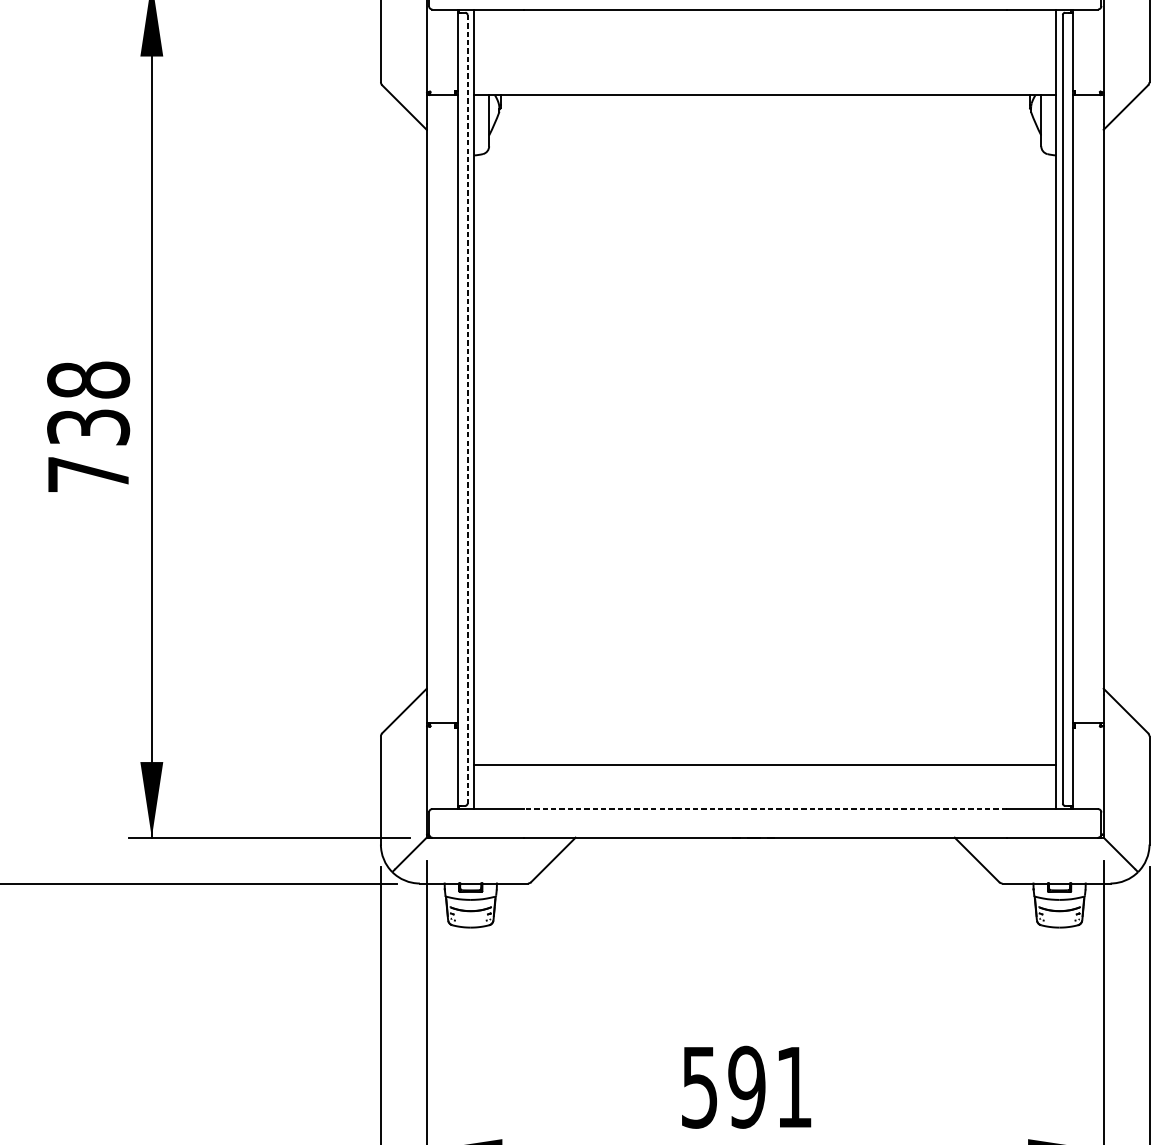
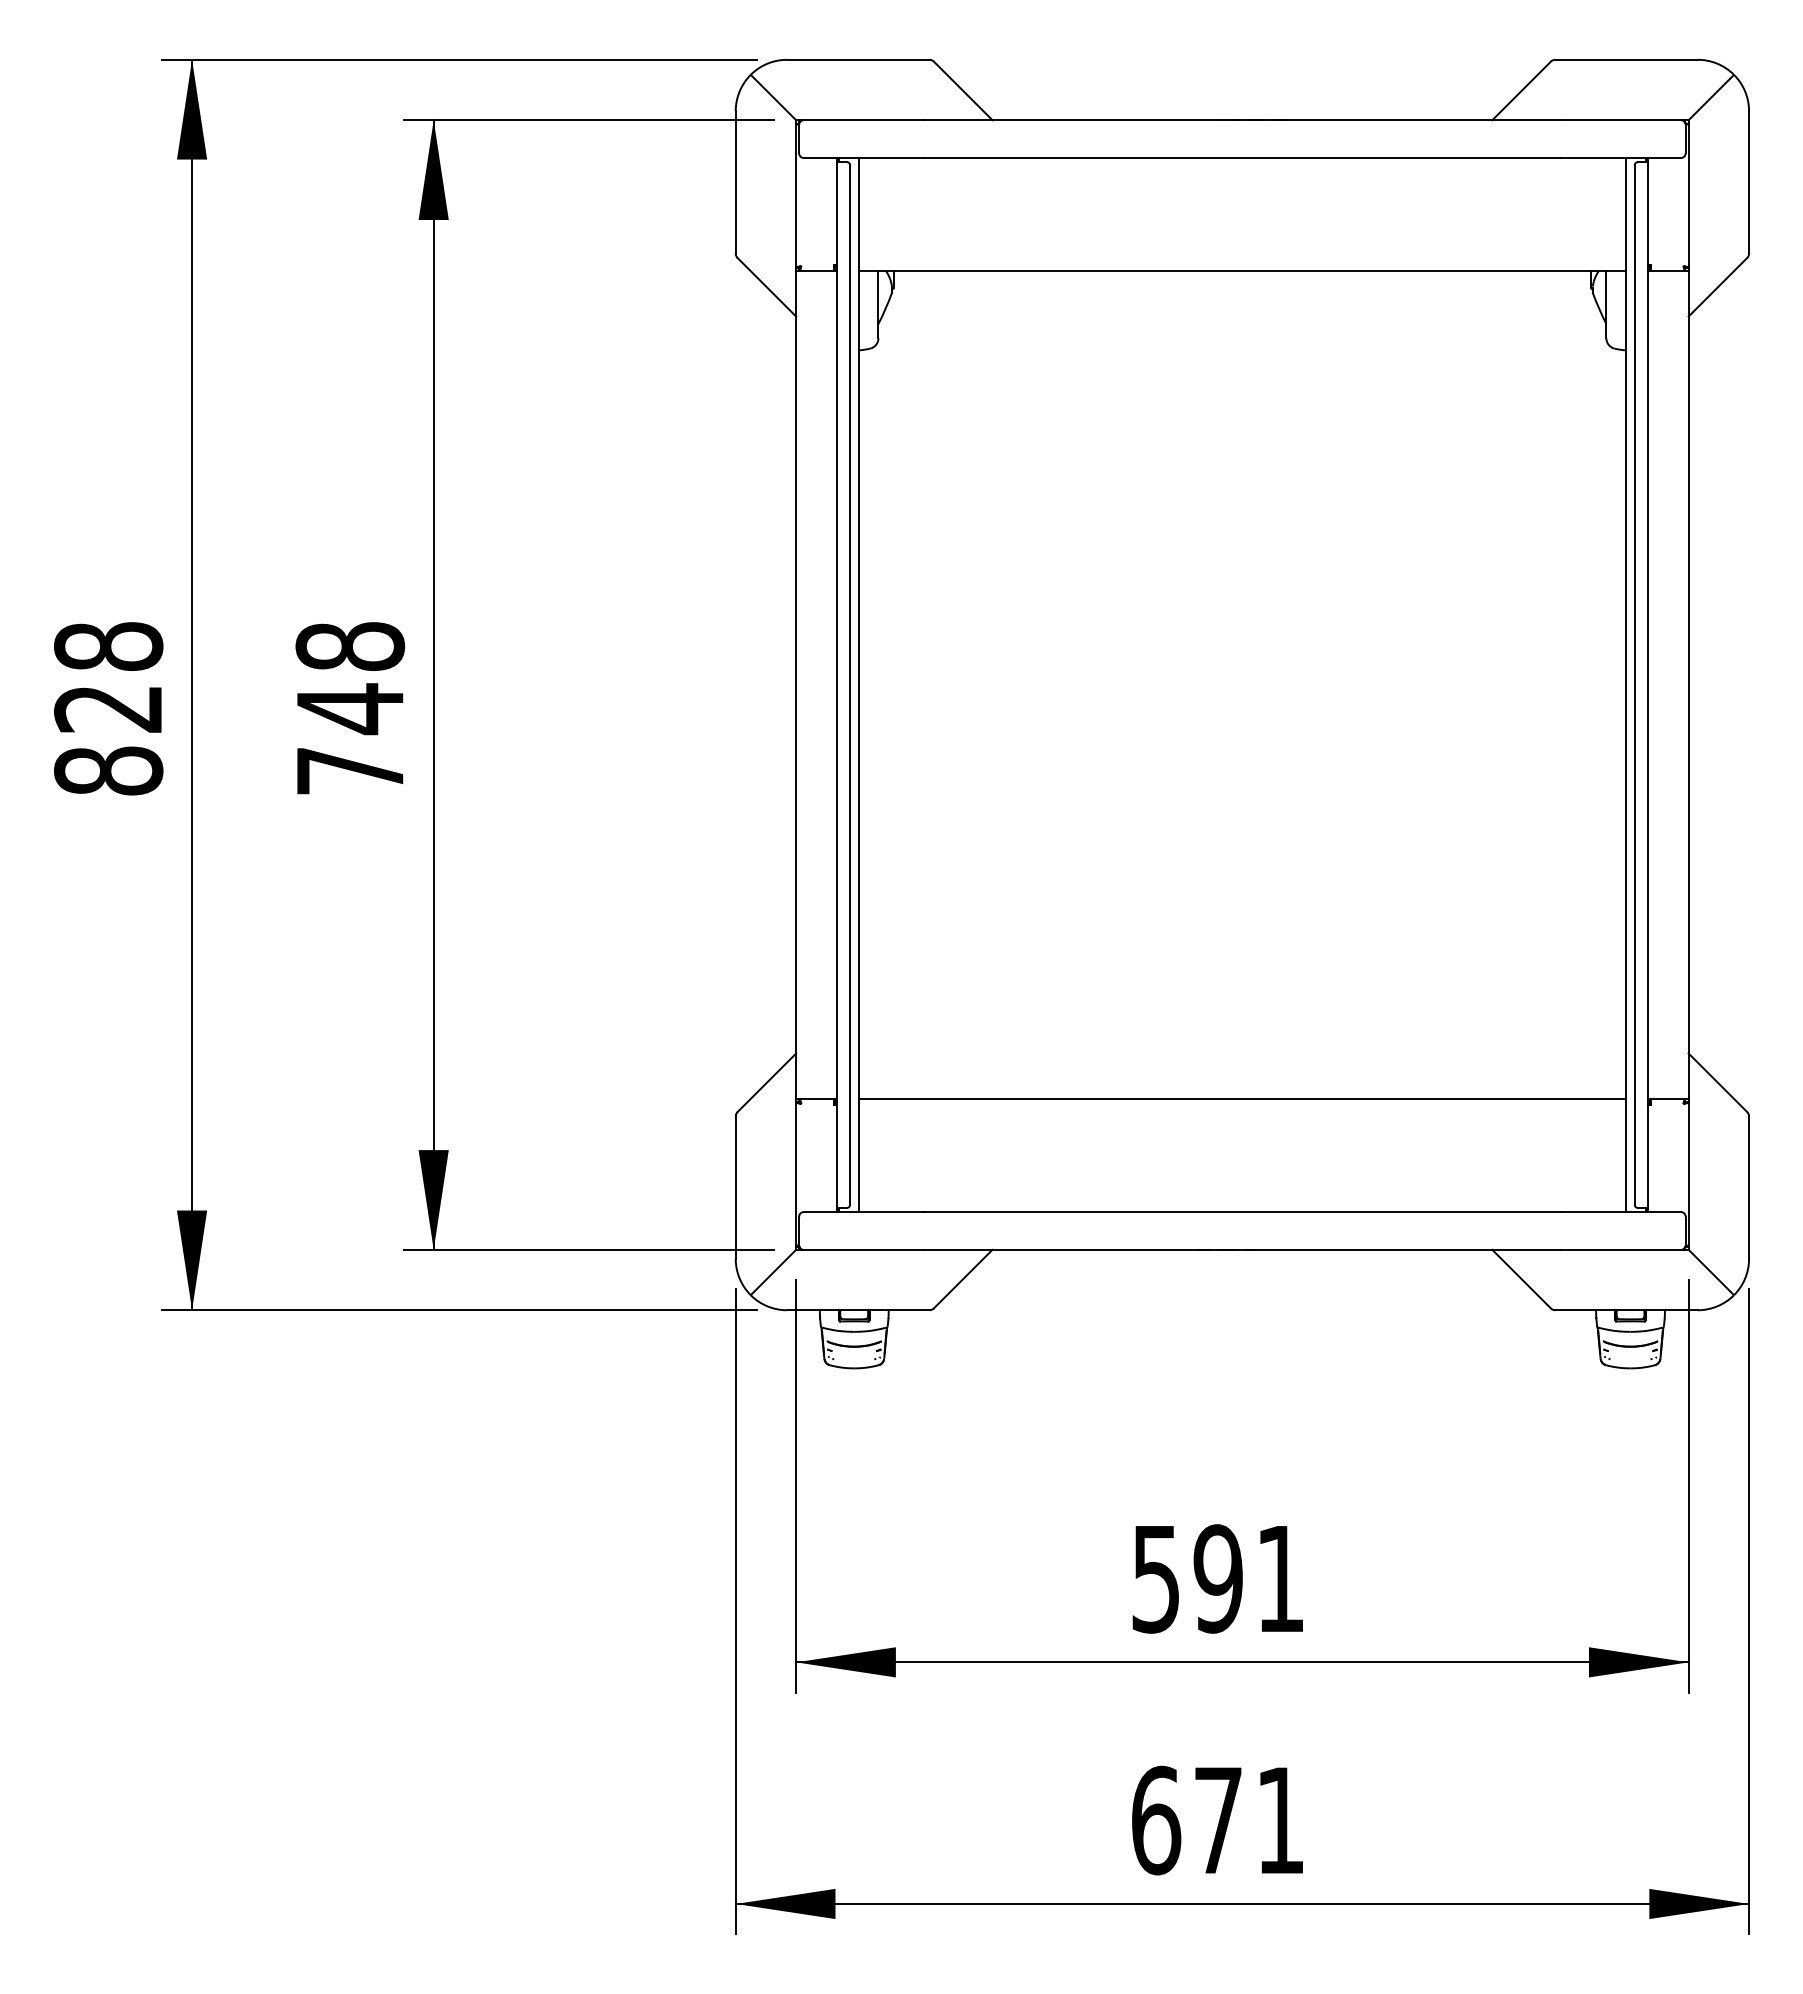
line: (467, 409) -> (850, 685), dashed -> solid
text: (88, 427) -> (350, 709), 738 -> 748
line: (764, 764) -> (1241, 1098), moved
line: (765, 809) -> (1242, 1212), dashed -> solid

